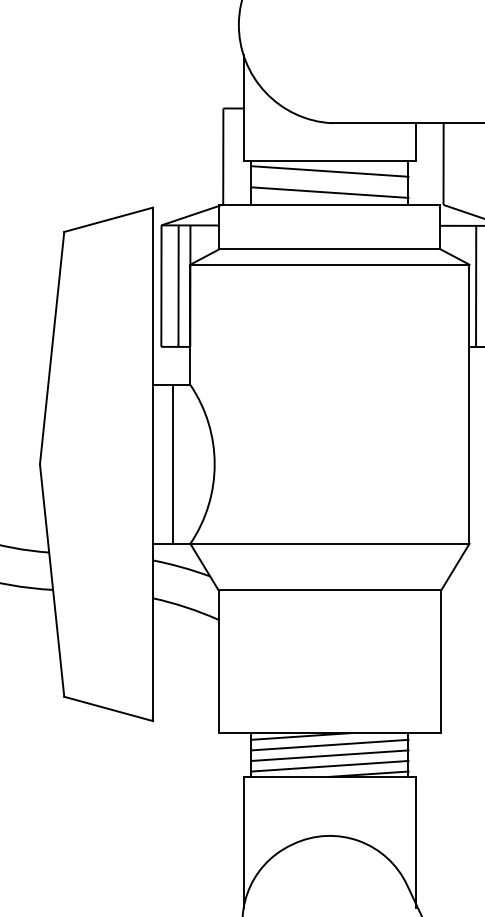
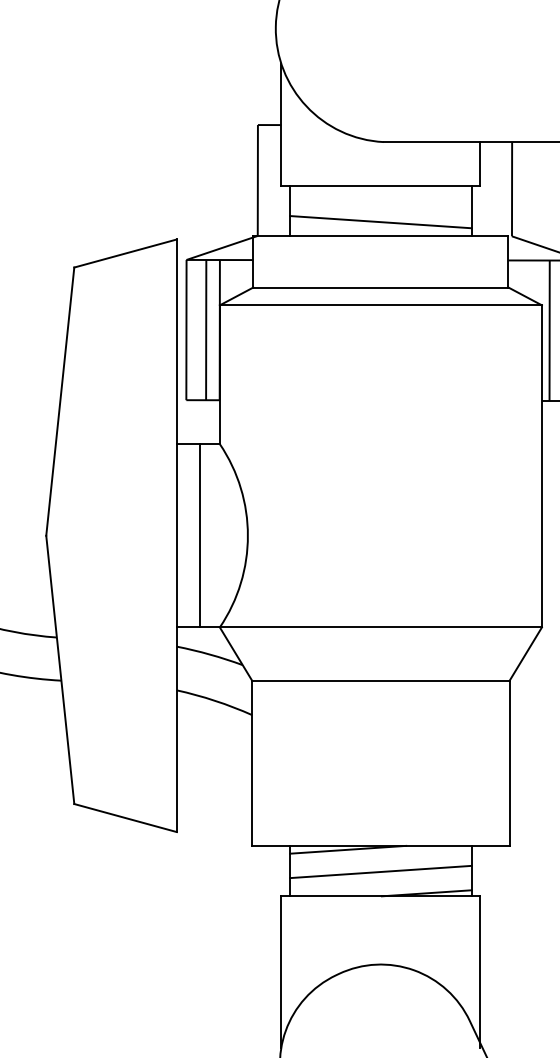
line: (329, 171) -> (380, 197), removed
line: (329, 744) -> (380, 859), removed
line: (329, 765) -> (380, 883), removed

